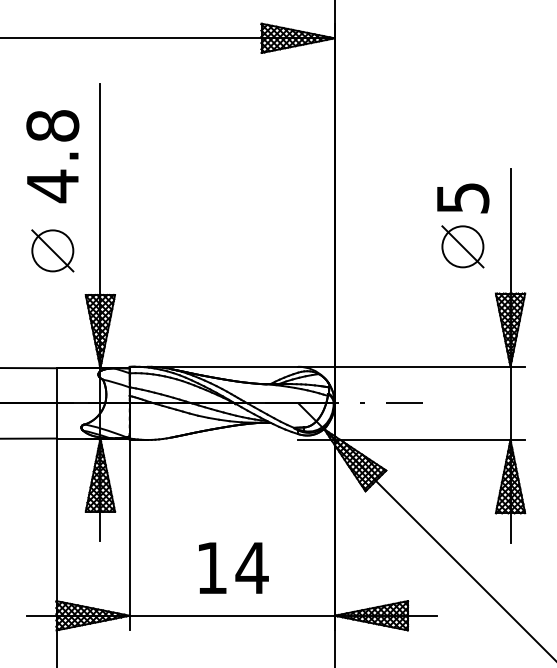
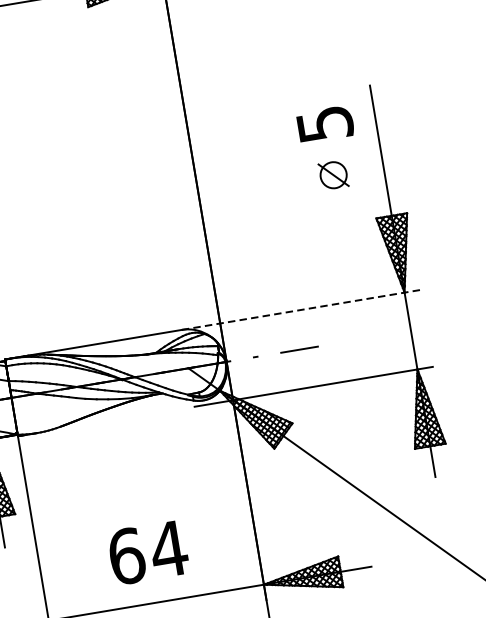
part: (462, 246) -> (333, 174), size x0.6
line: (411, 366) -> (300, 309), solid -> dashed
text: (212, 567) -> (127, 555), 14 -> 64

